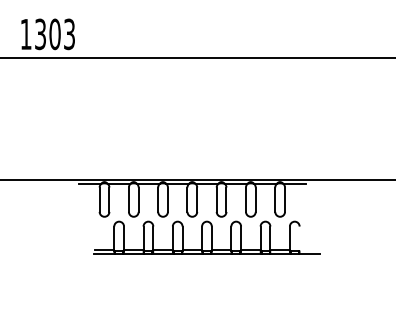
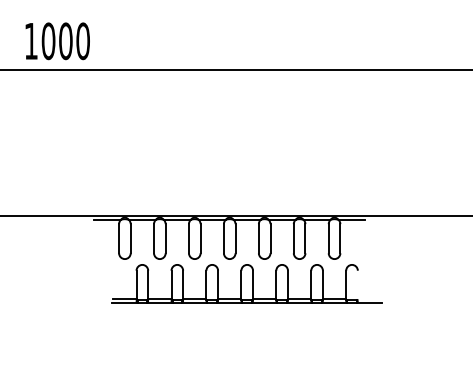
text: (54, 34) -> (65, 41), 1303 -> 1000

